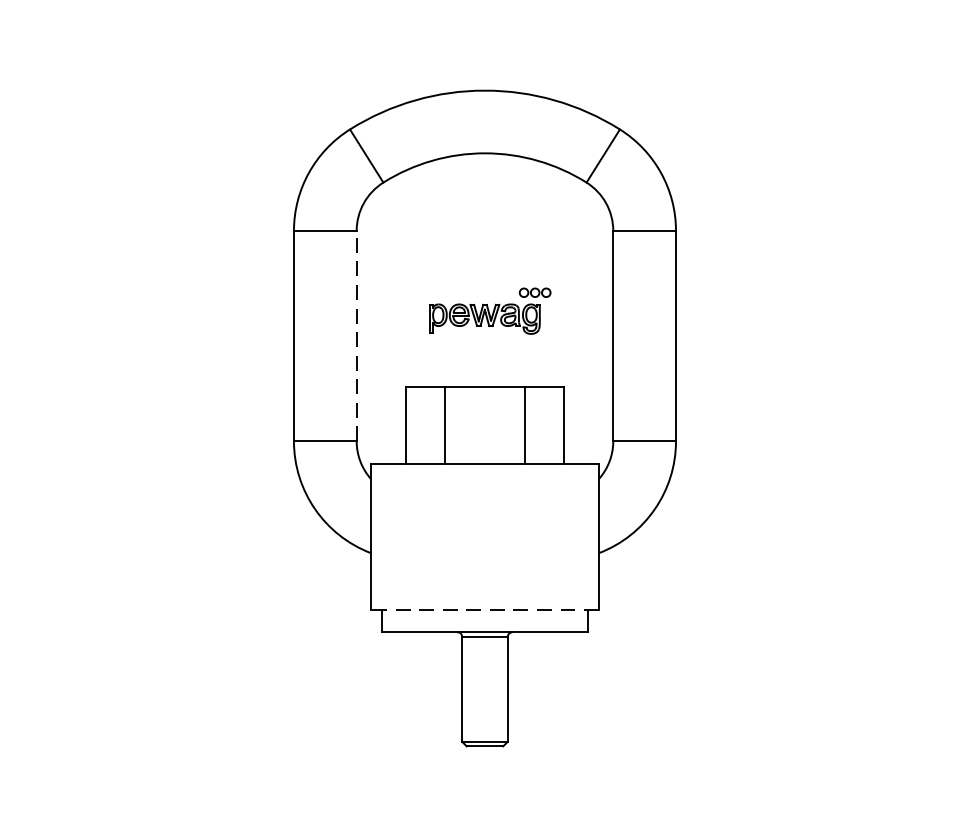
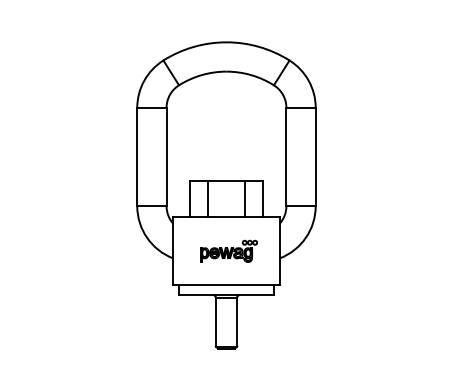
part: (489, 309) -> (228, 250), moved
line: (356, 335) -> (166, 156), dashed -> solid
line: (482, 609) -> (225, 284), dashed -> solid

